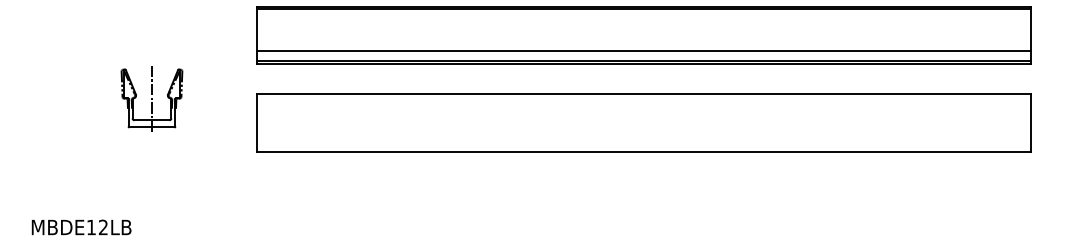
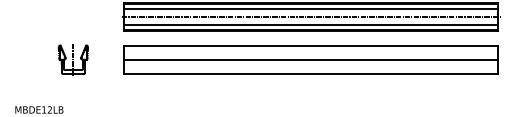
line: (642, 19) -> (310, 9), added
line: (642, 36) -> (310, 17), added
part: (150, 98) -> (72, 59), moved
line: (642, 123) -> (310, 59), added

